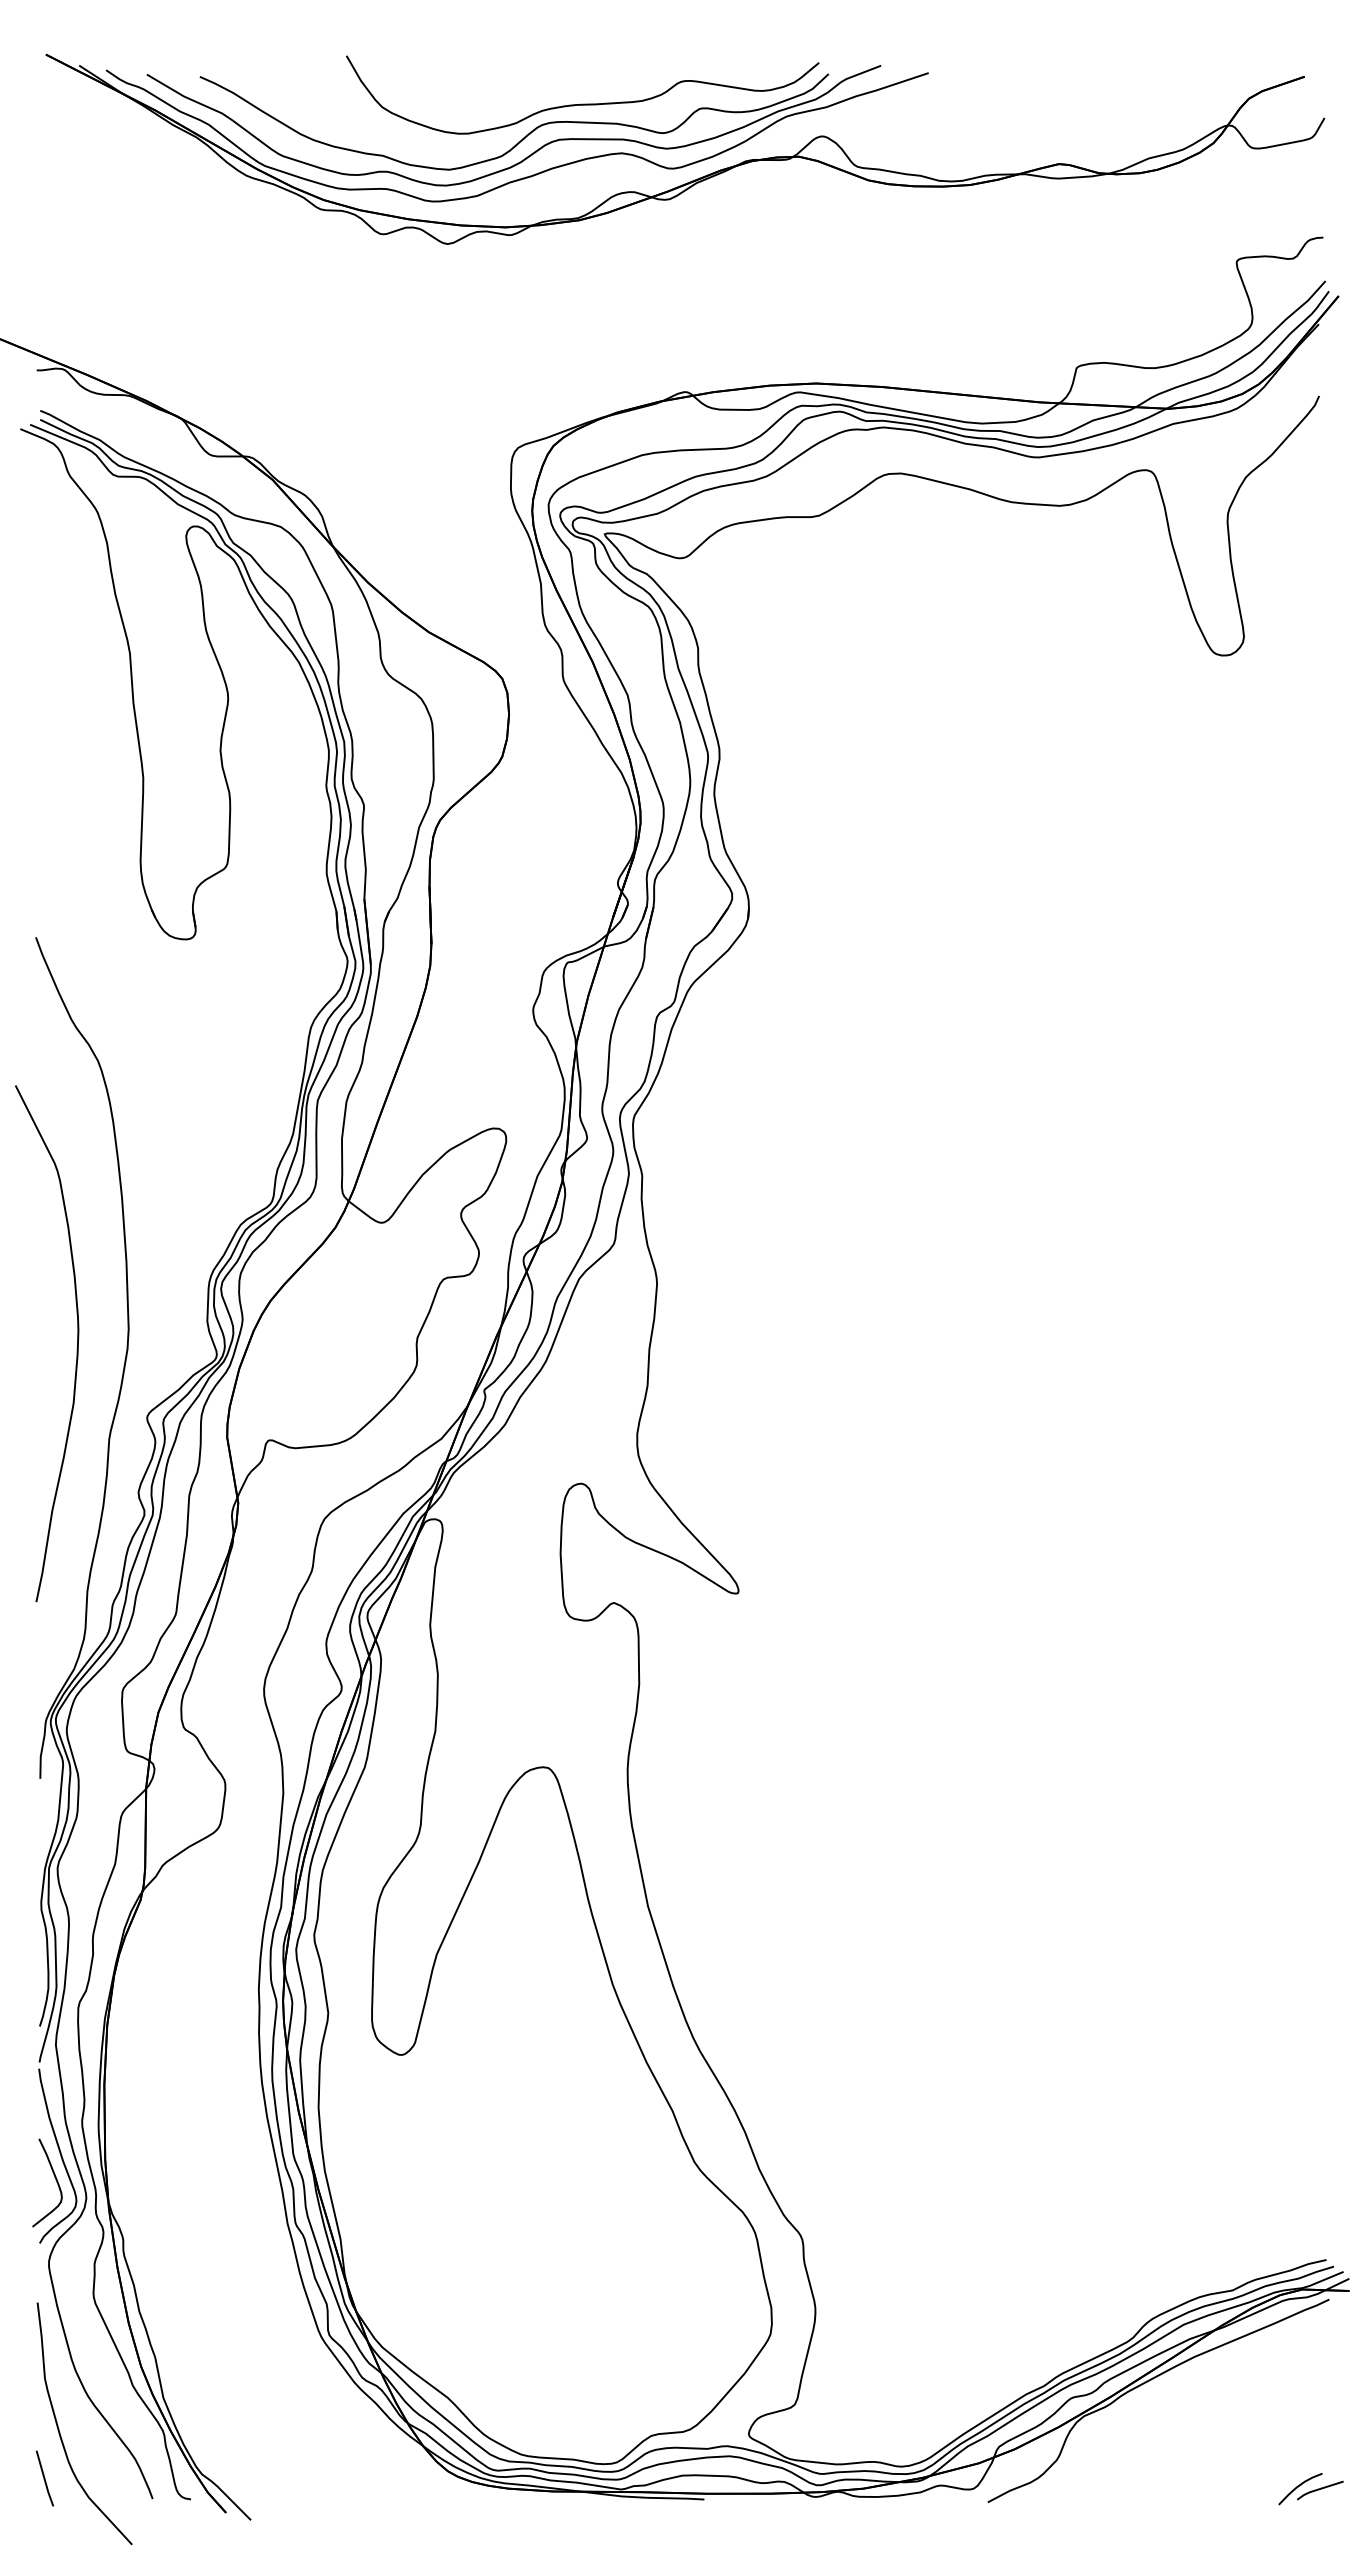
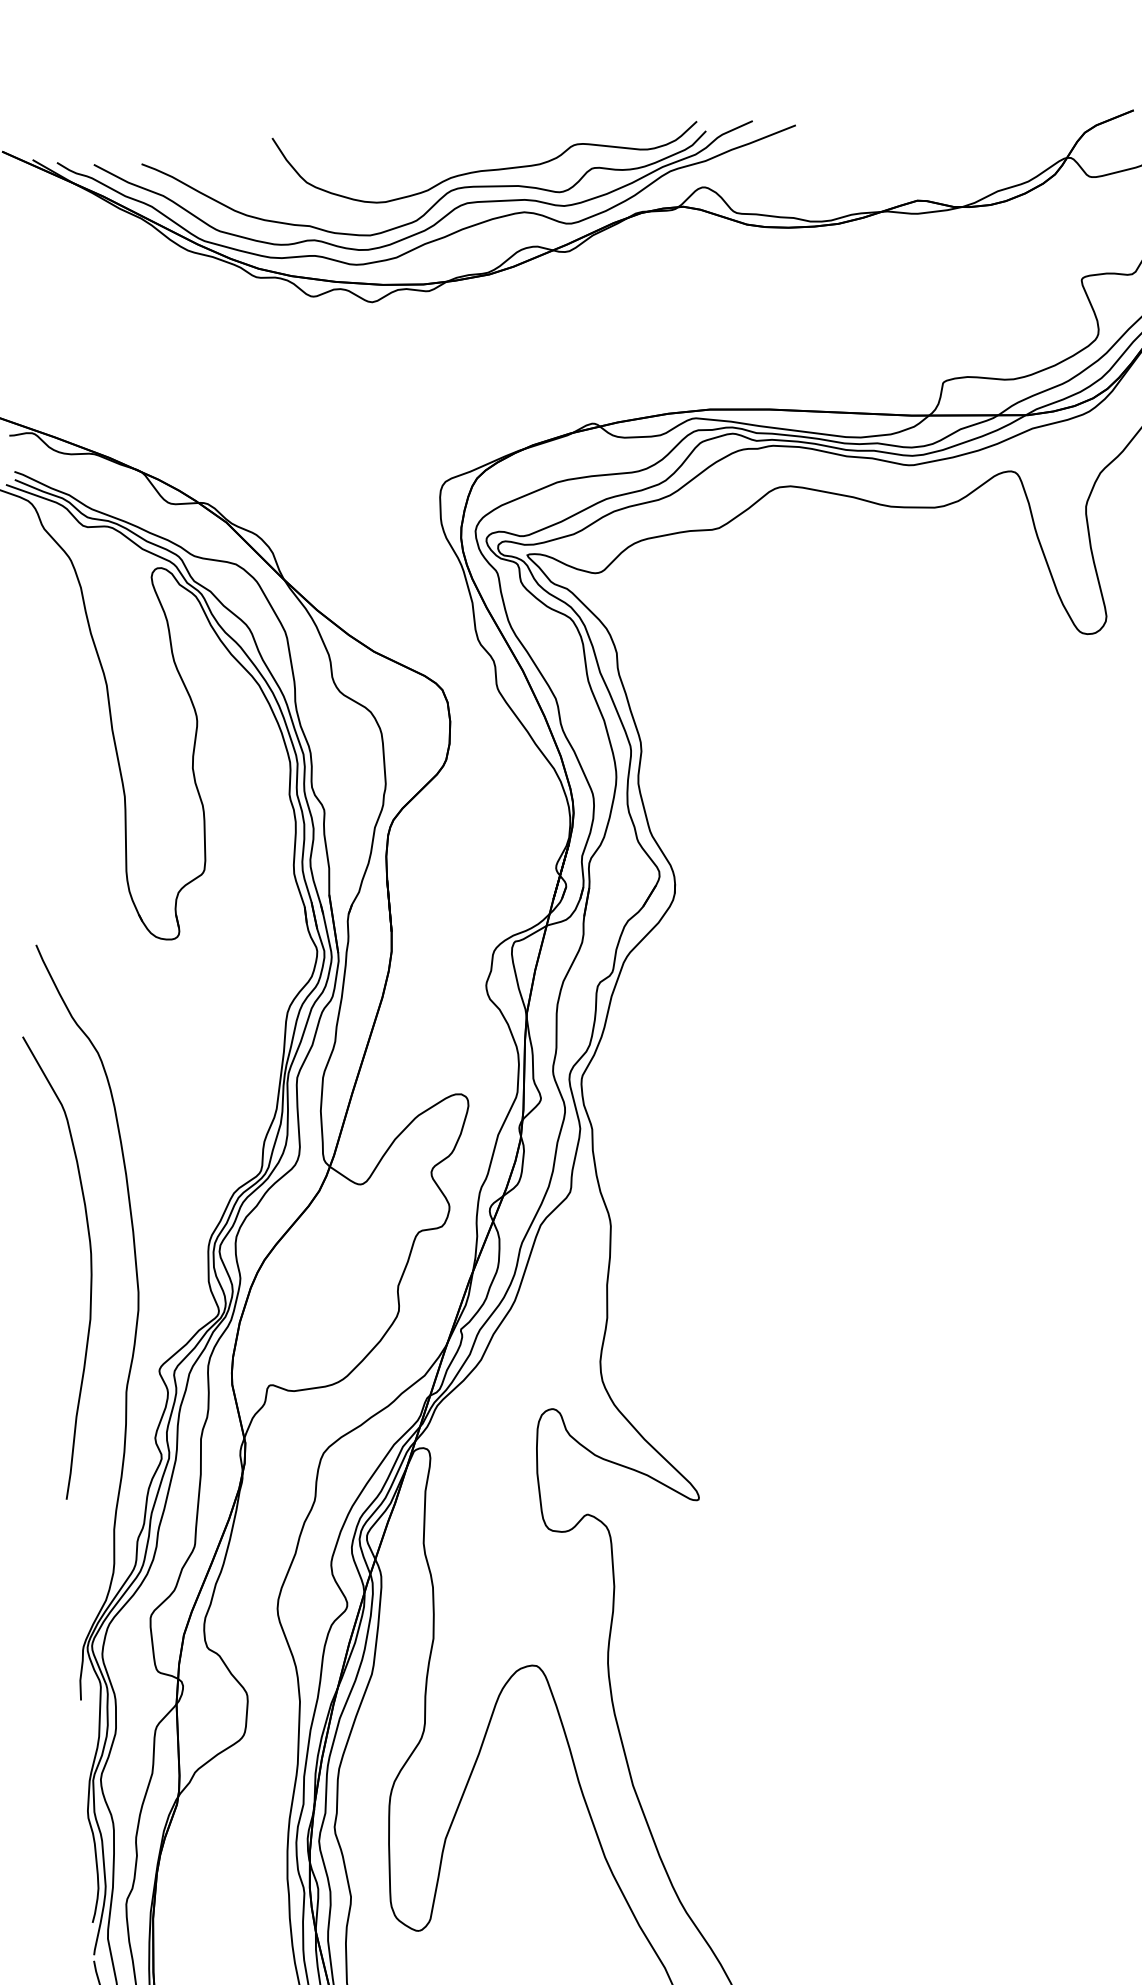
curve: (76, 1348) -> (90, 1270), moved

